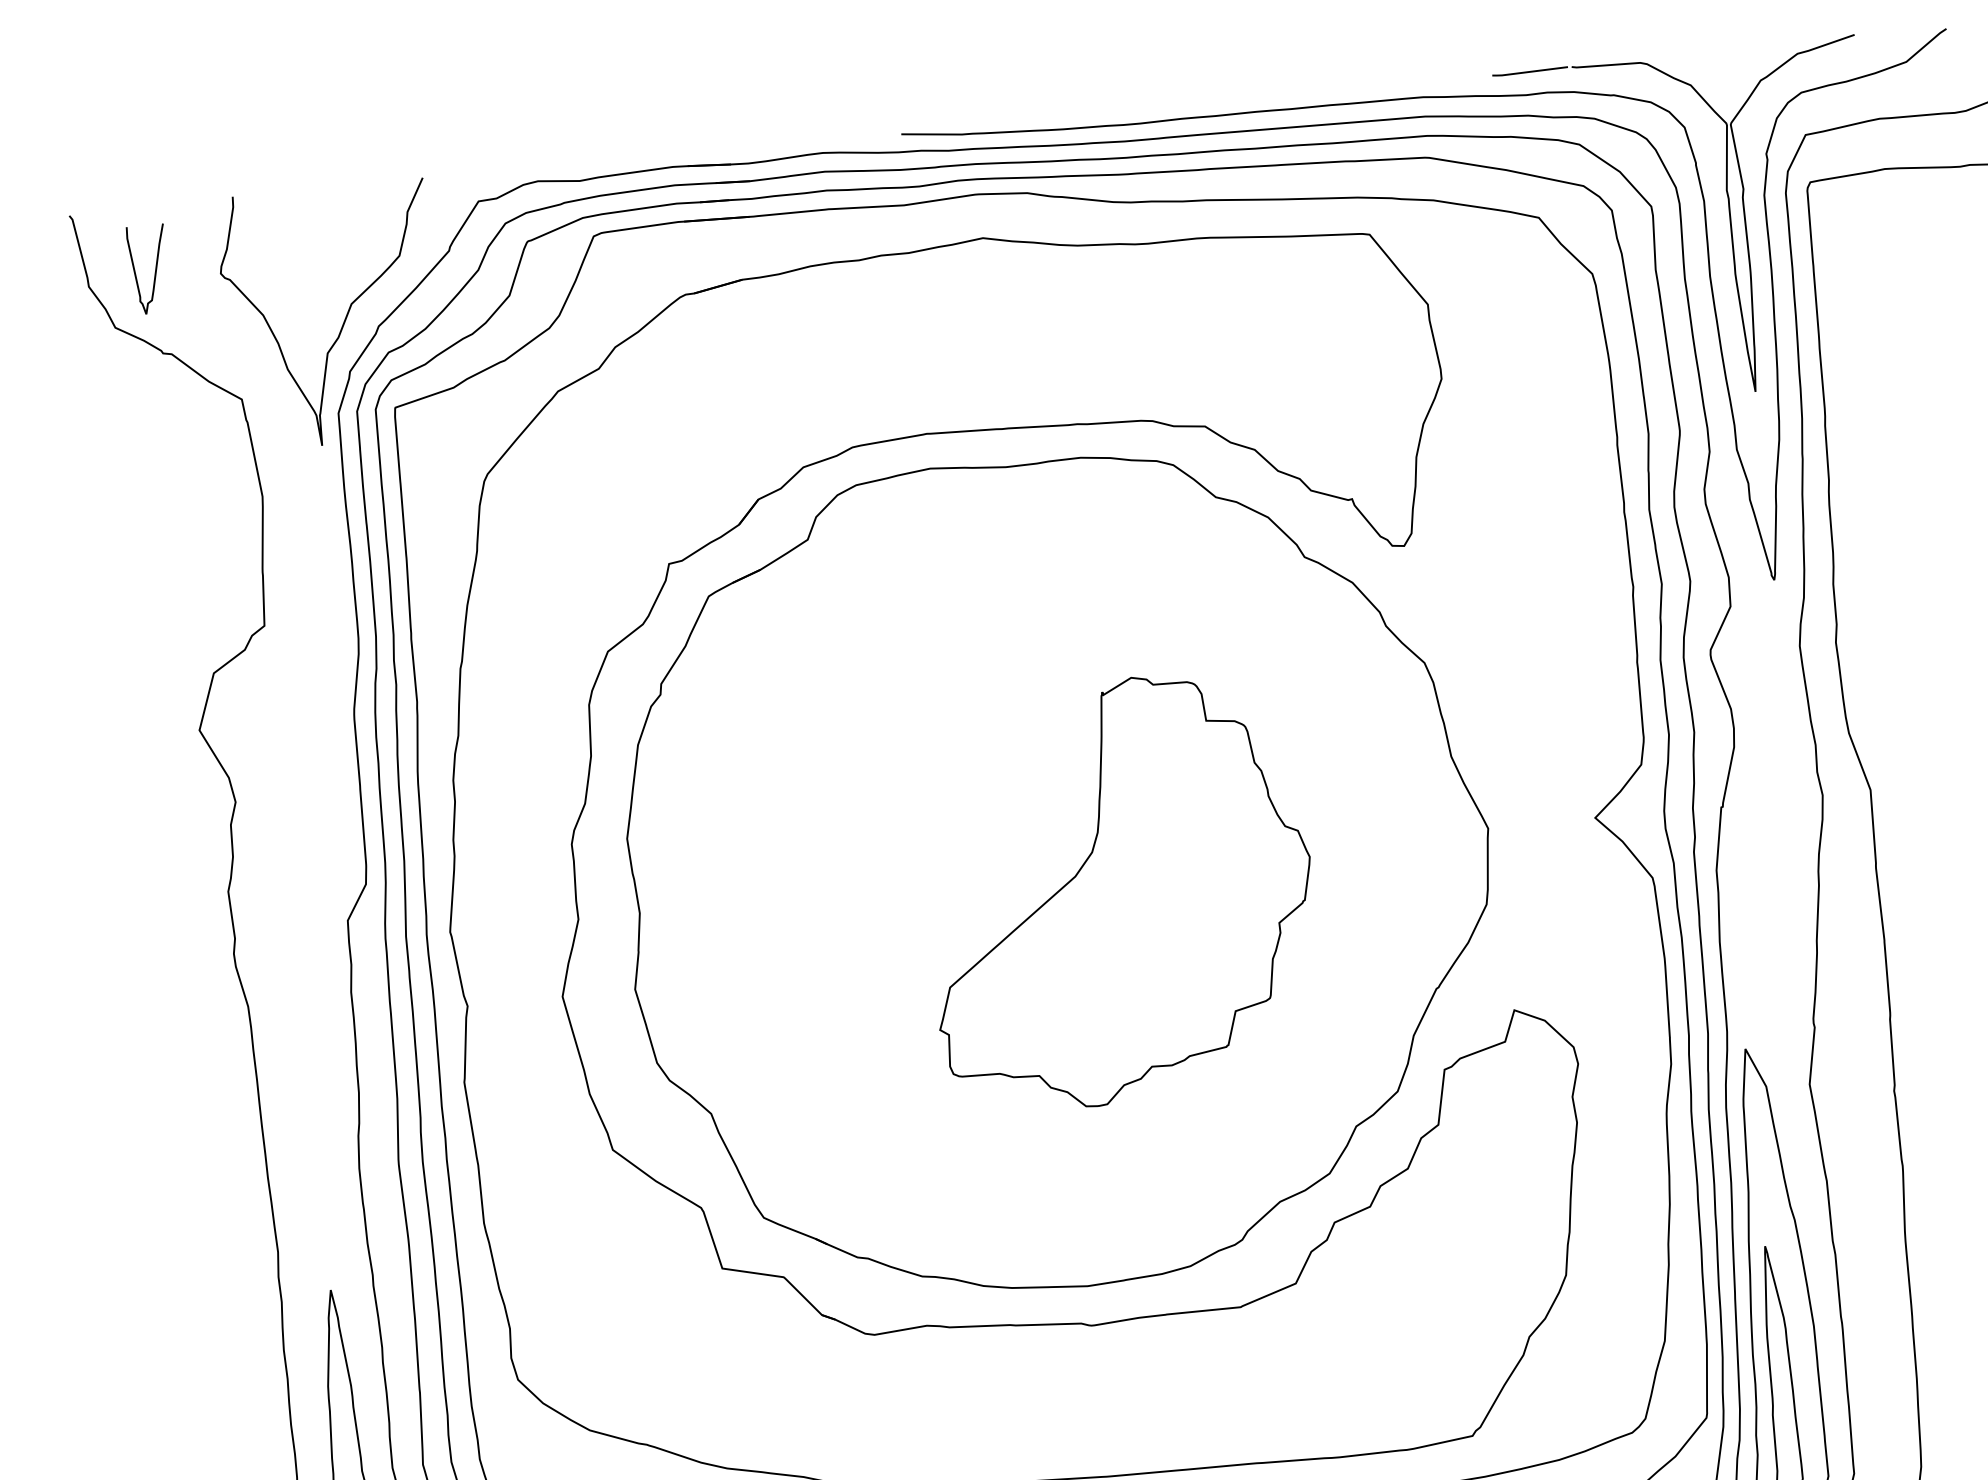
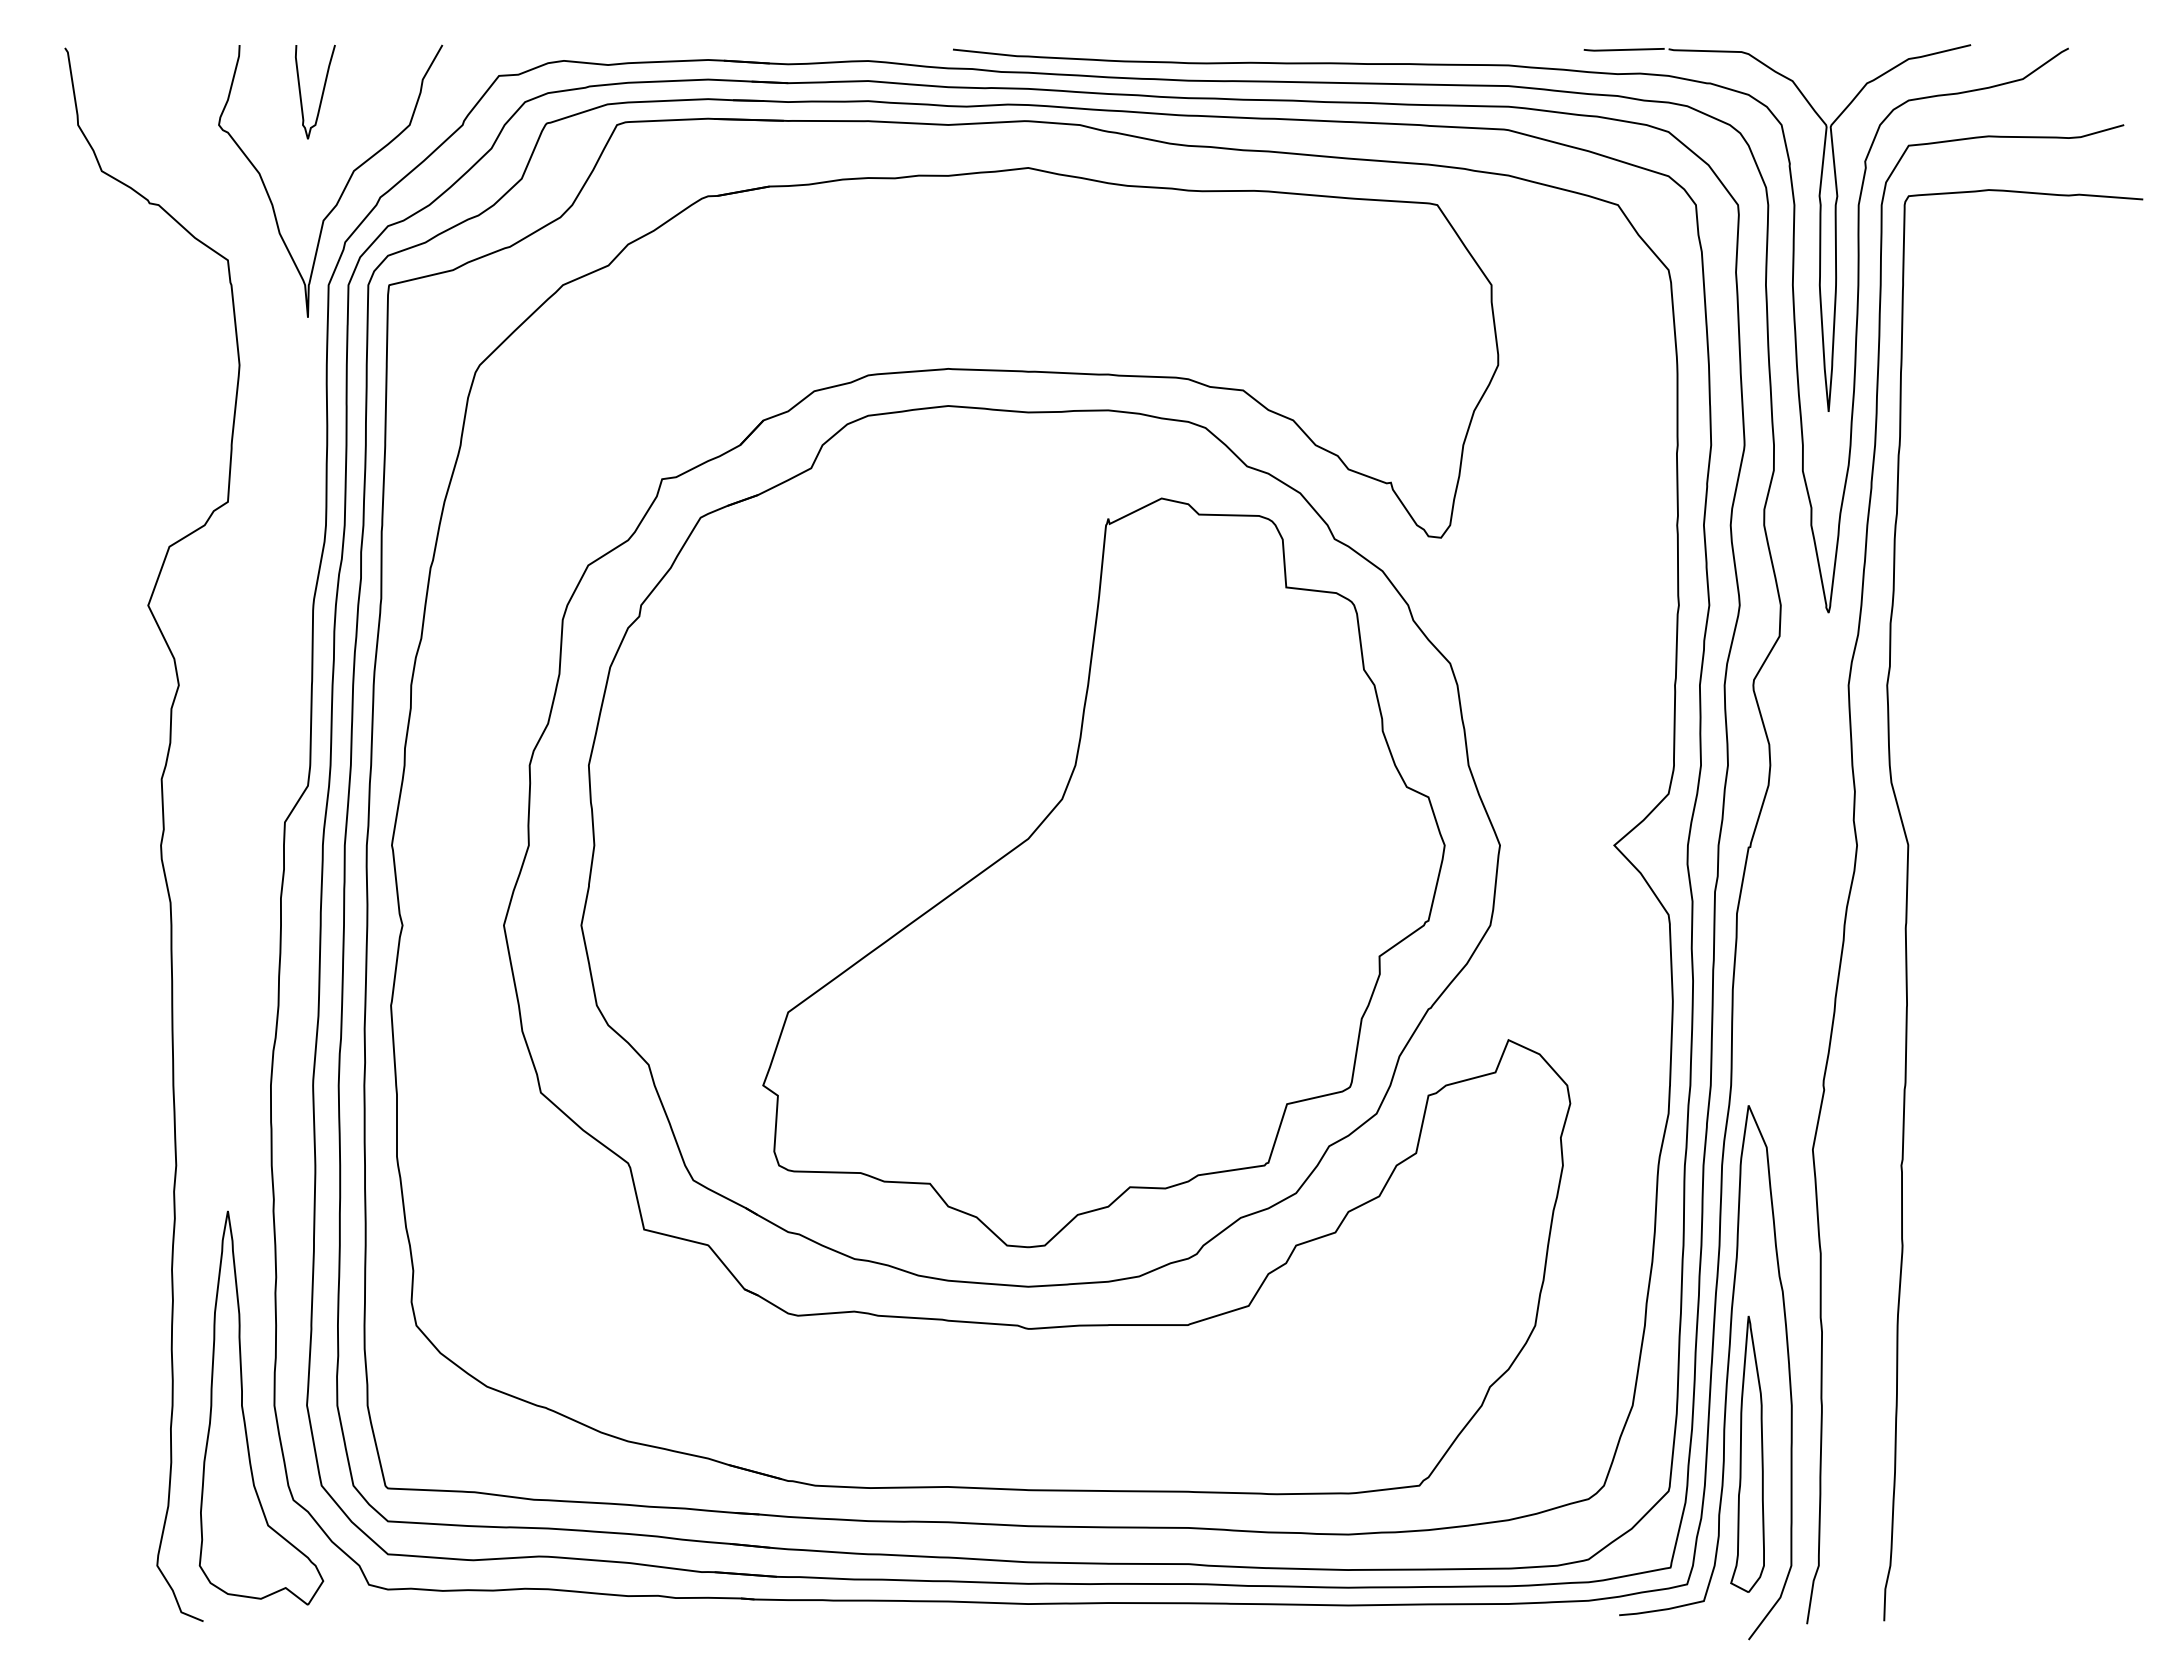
curve: (154, 271) -> (321, 94), moved
part: (1119, 891) -> (1103, 872), size x1.67

